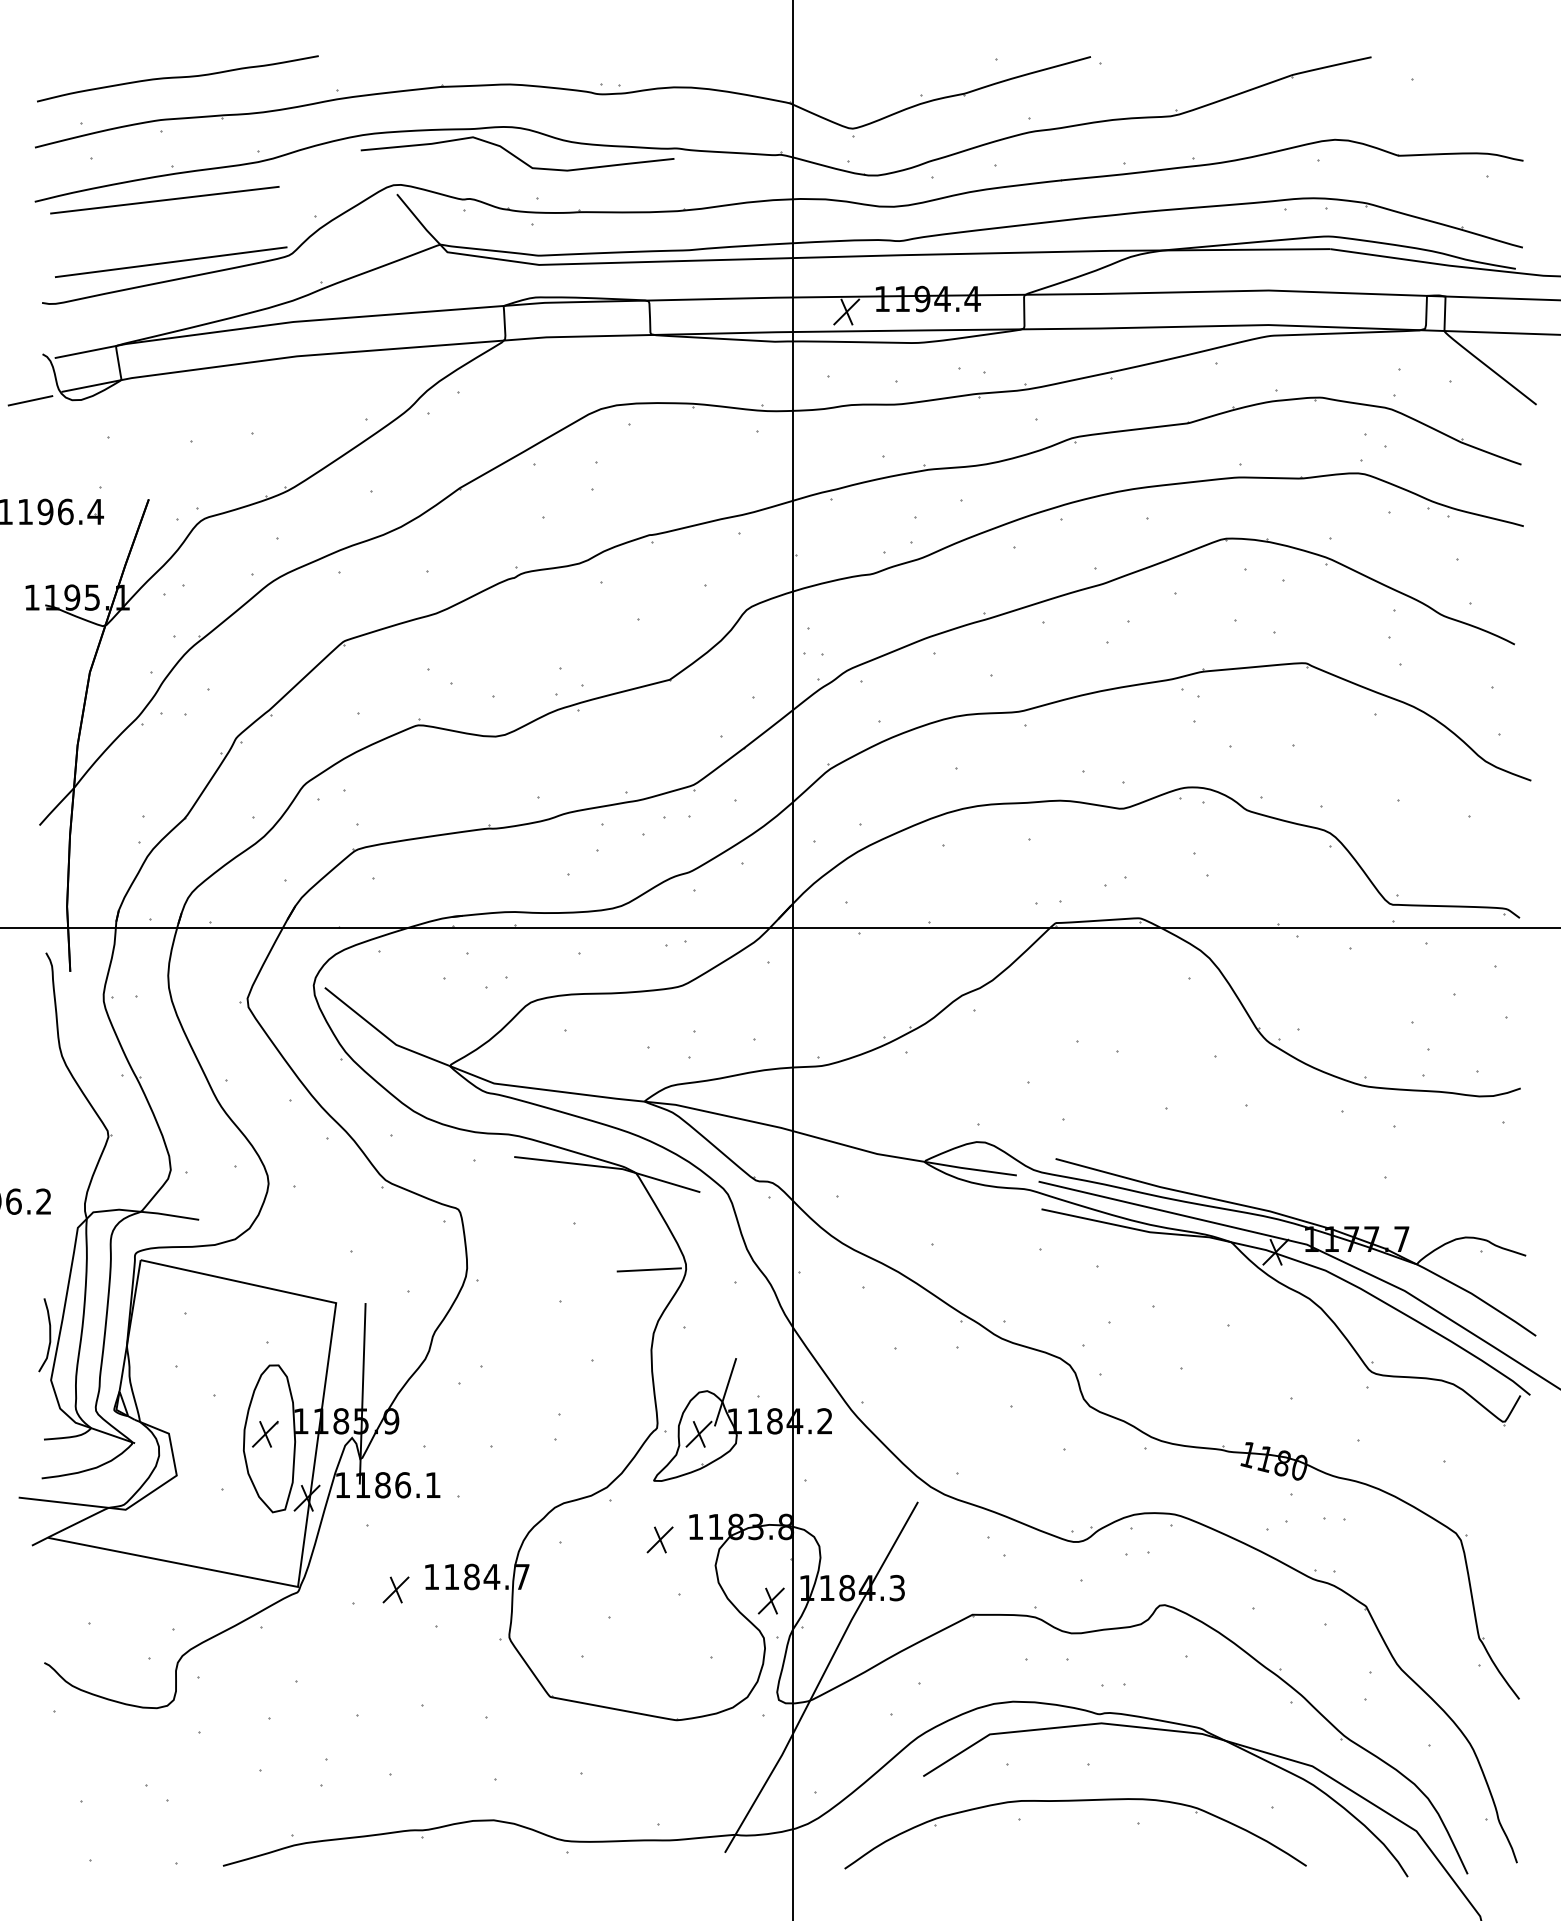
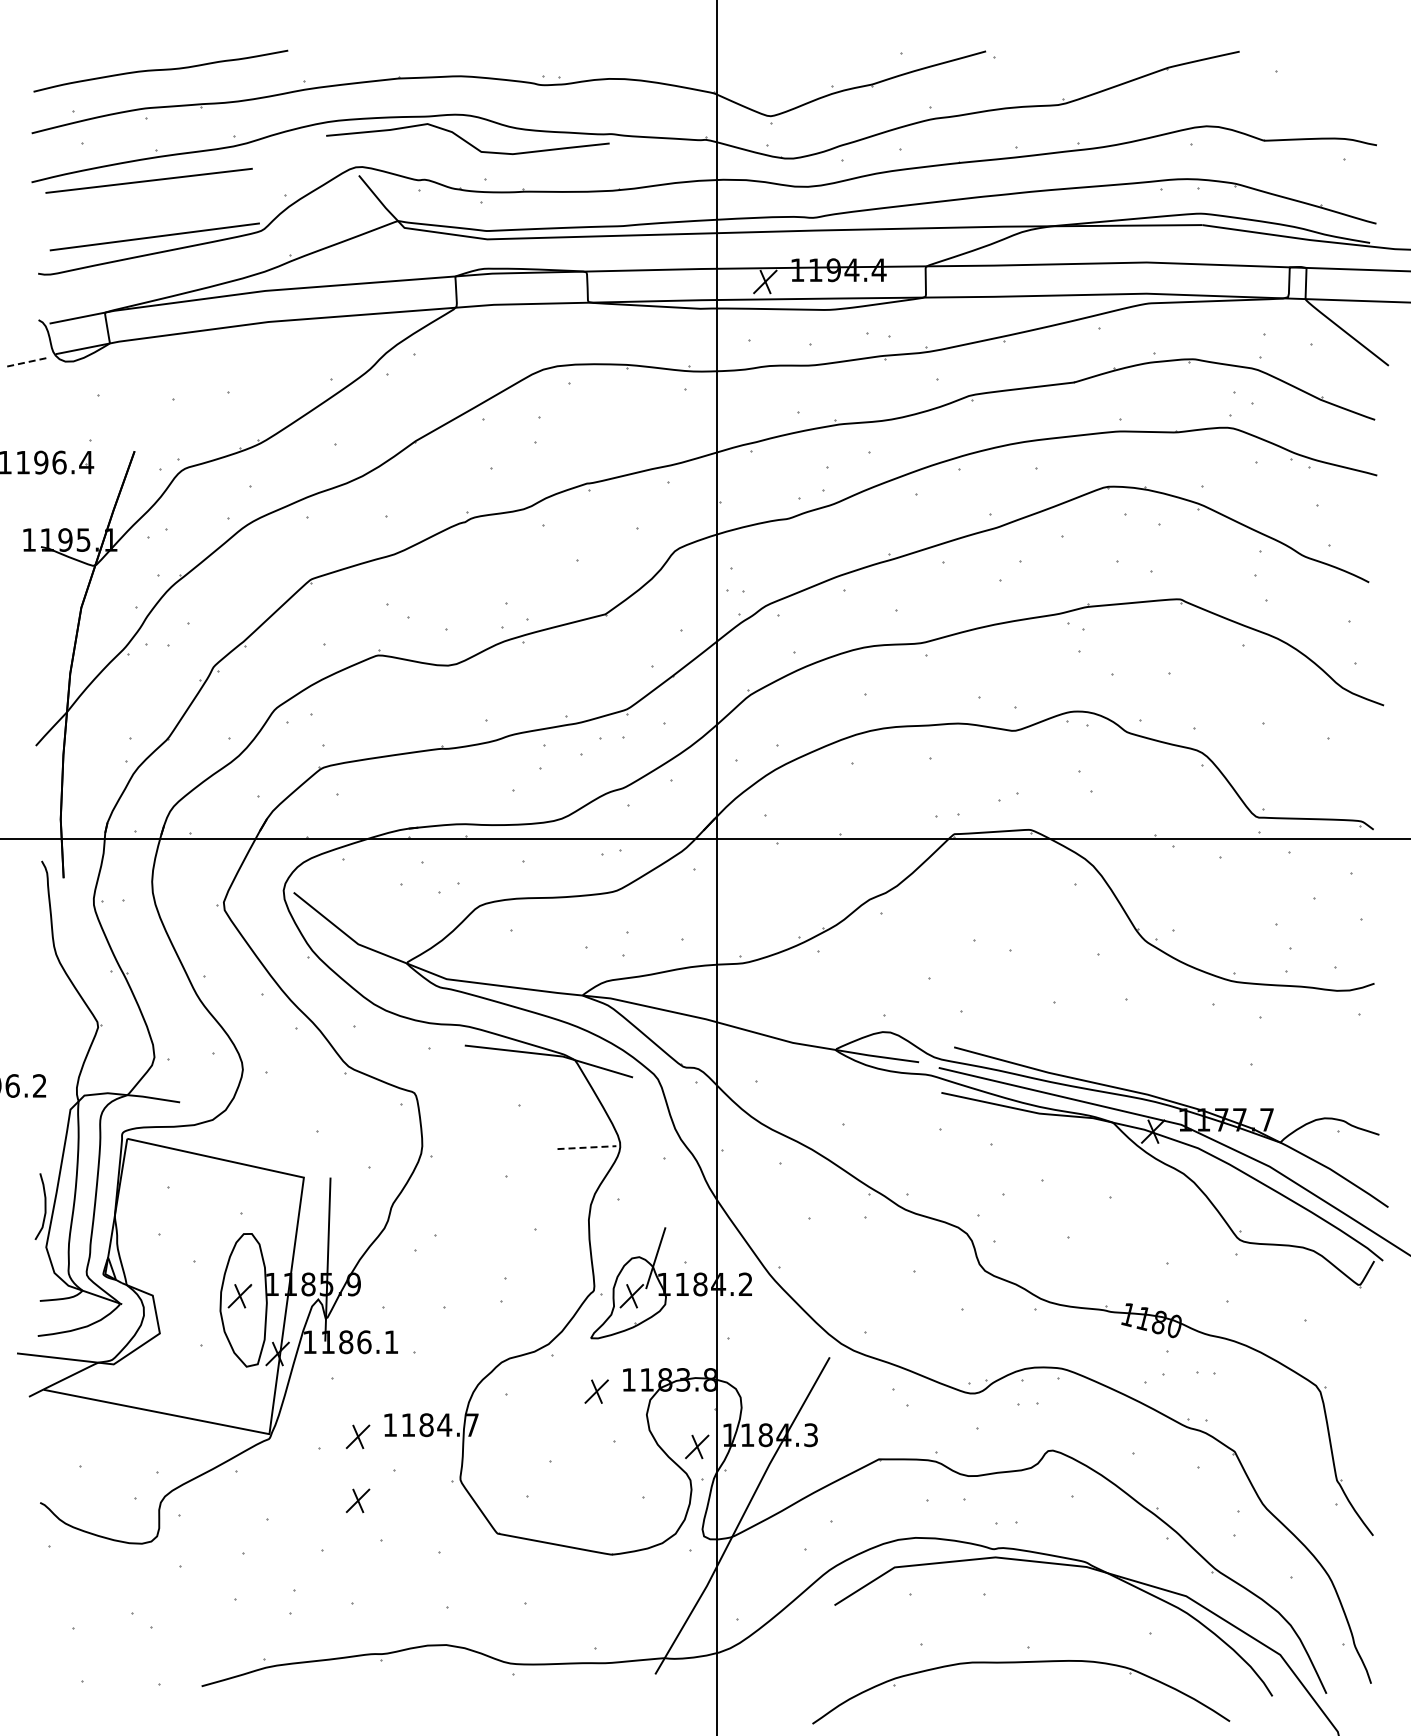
line: (30, 401) -> (27, 362), solid -> dashed
line: (649, 1269) -> (587, 1147), solid -> dashed
part: (396, 1660) -> (358, 1500), added
part: (1075, 1801) -> (1021, 1663), moved

